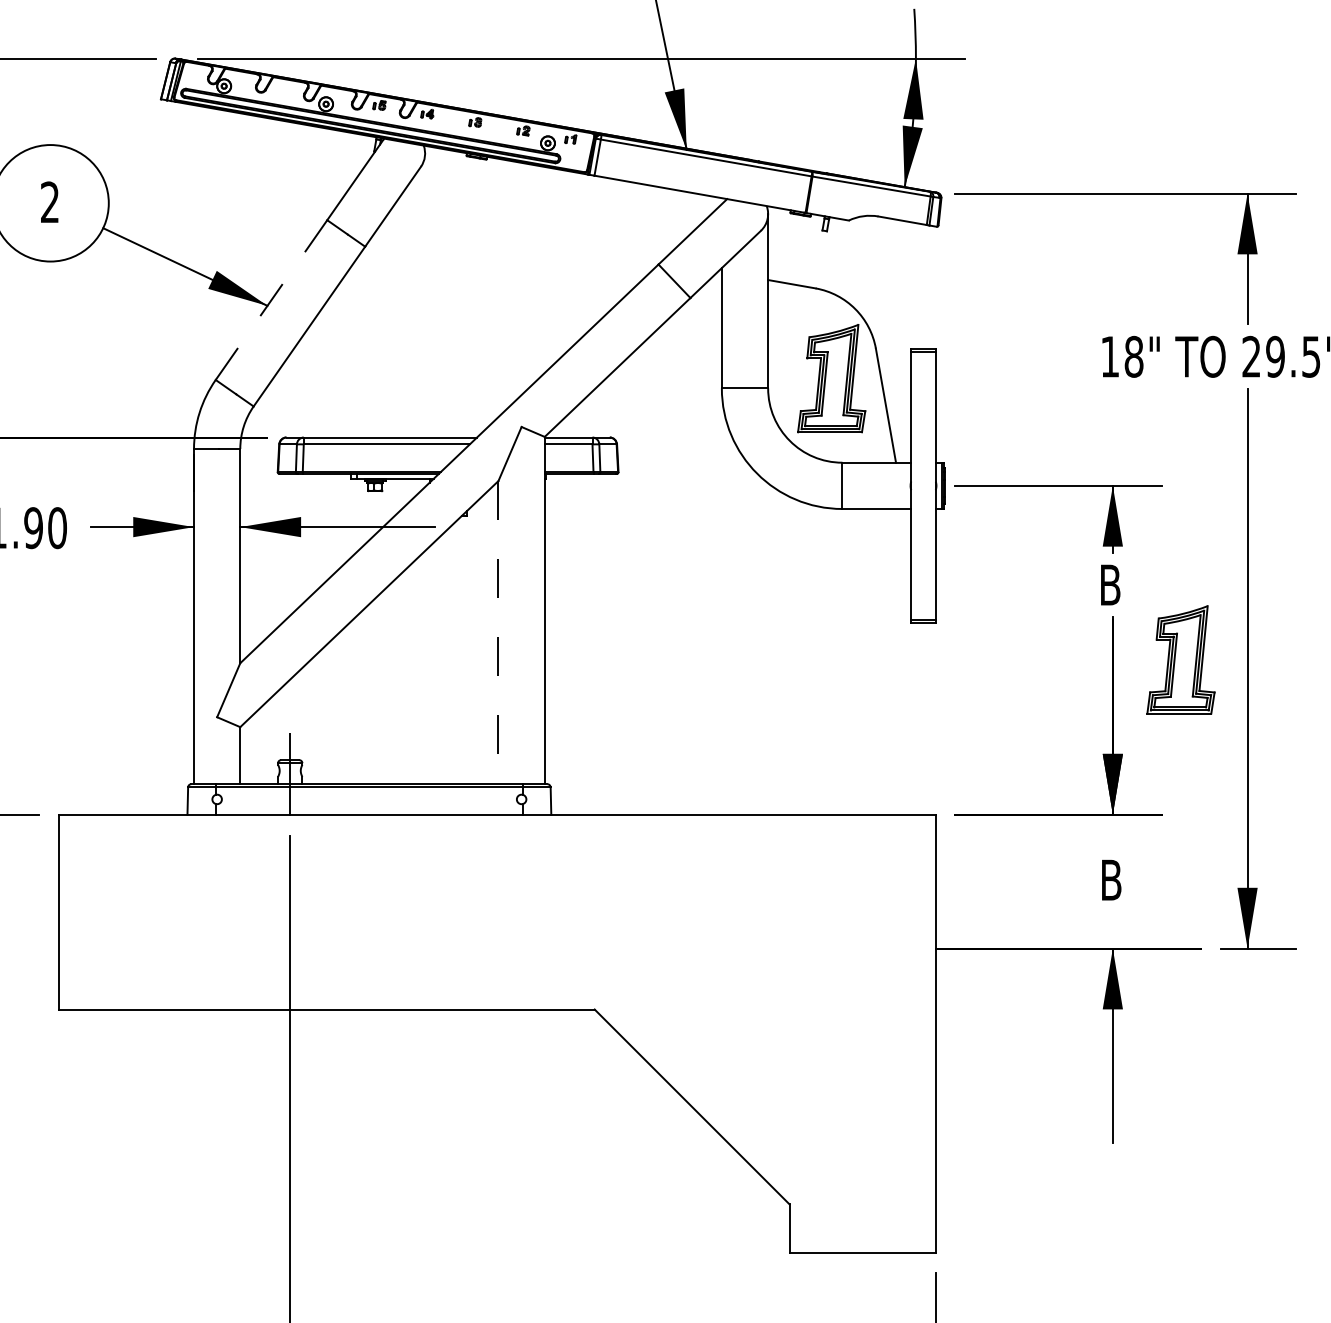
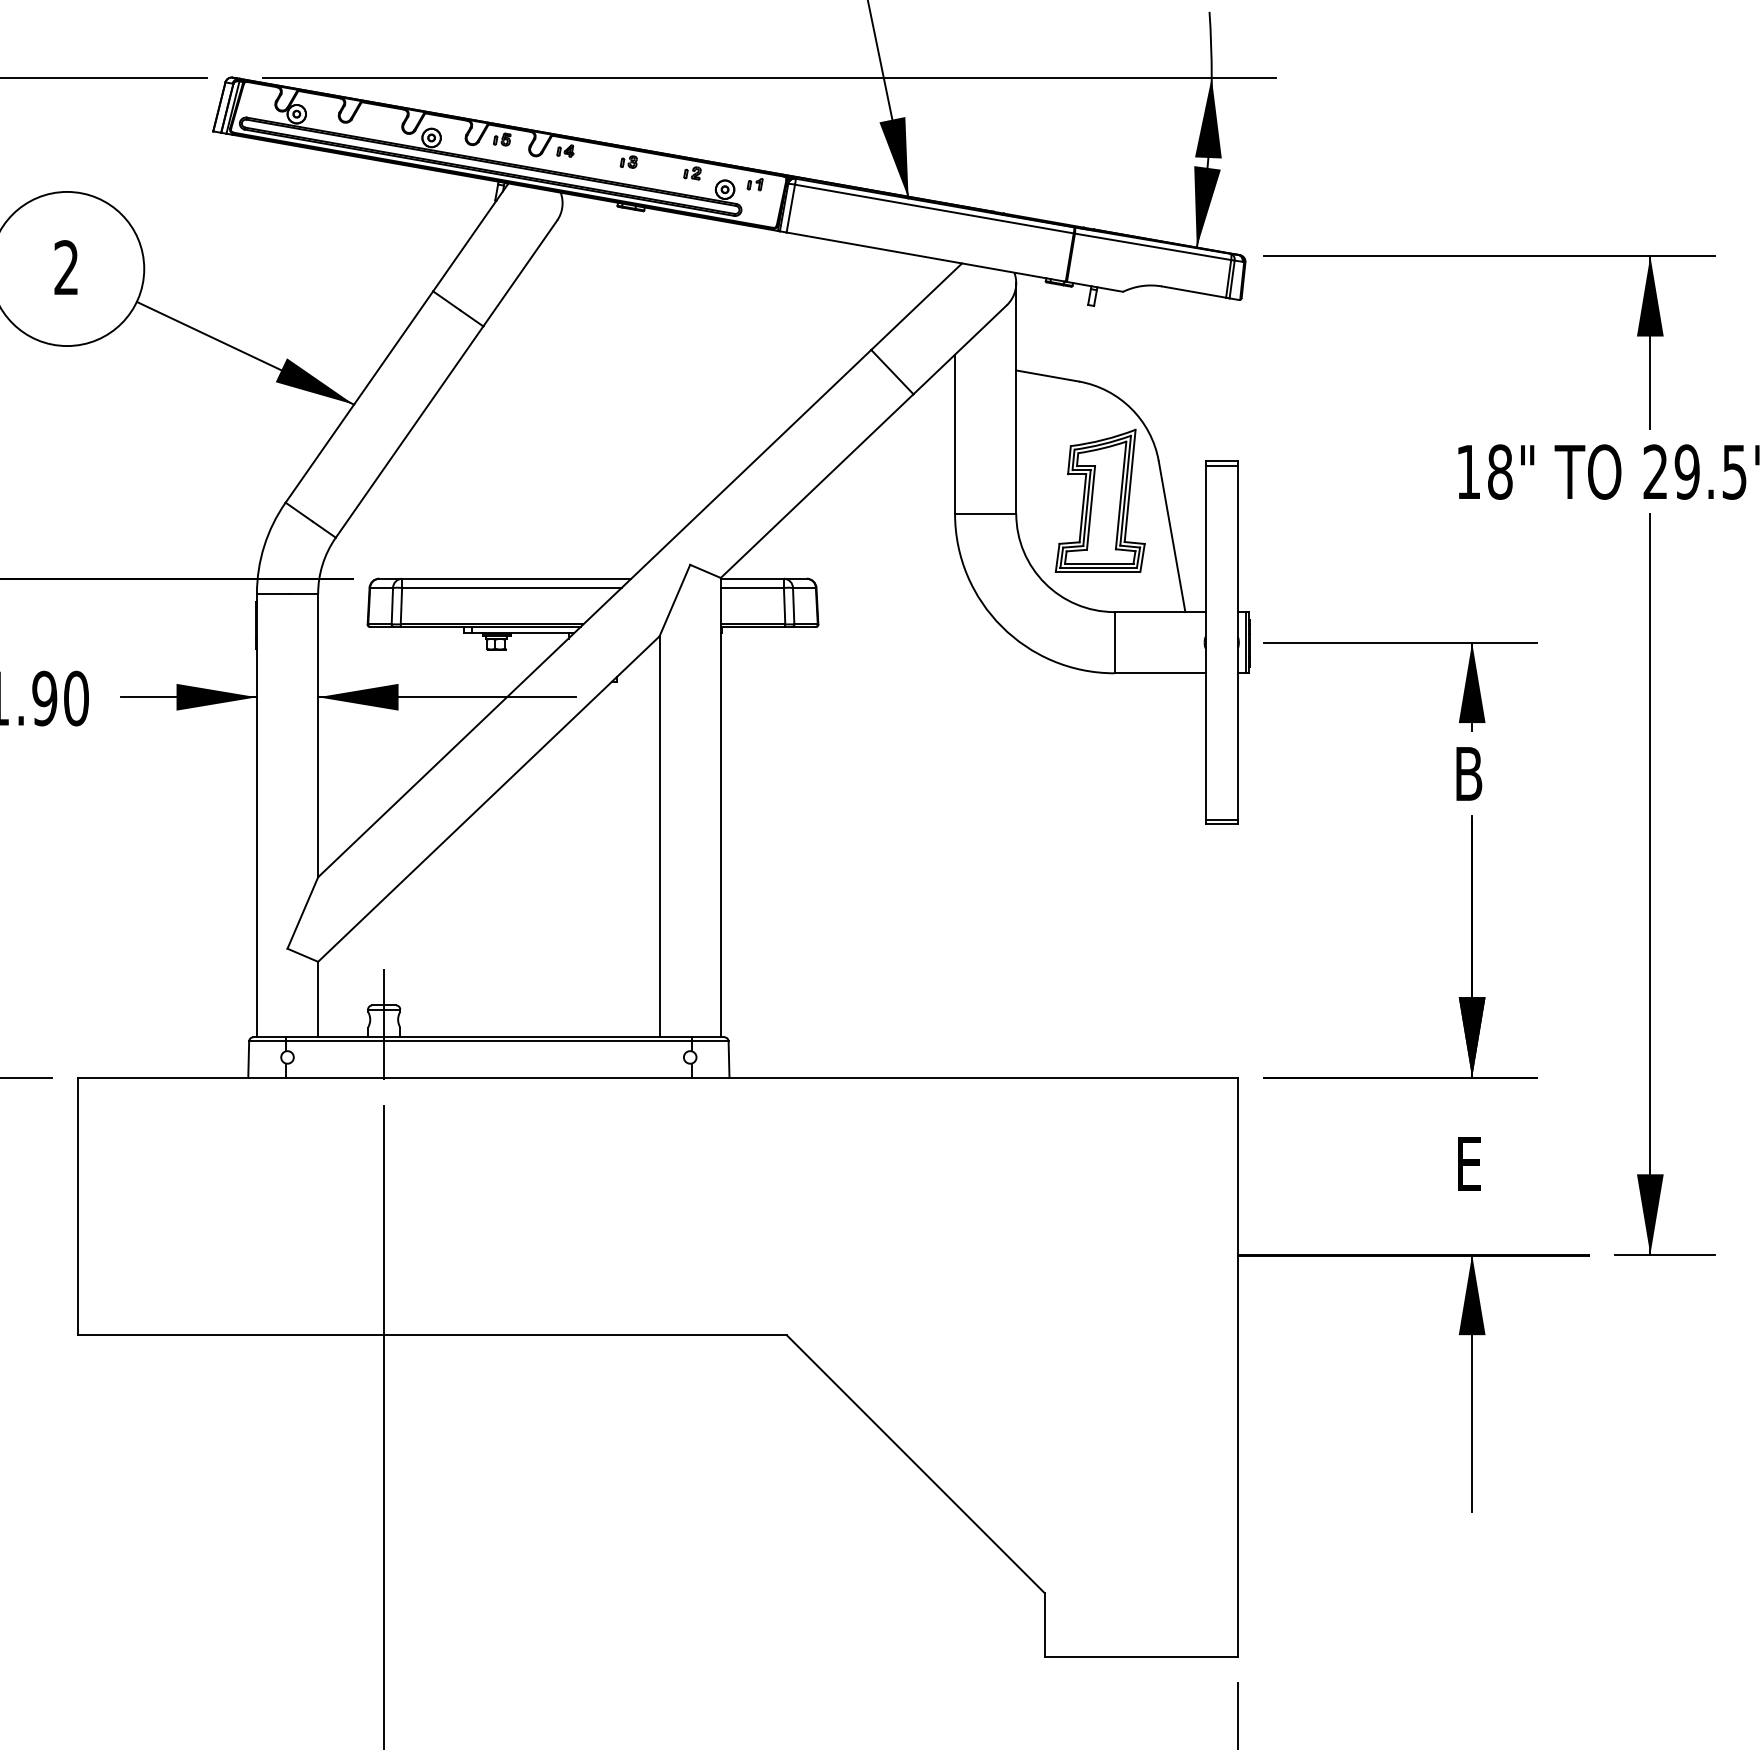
line: (271, 300) -> (359, 397), dashed -> solid
line: (498, 633) -> (659, 837), dashed -> solid
part: (1180, 659) -> (1561, 872), removed
text: (1111, 879) -> (1470, 1163), B -> E

